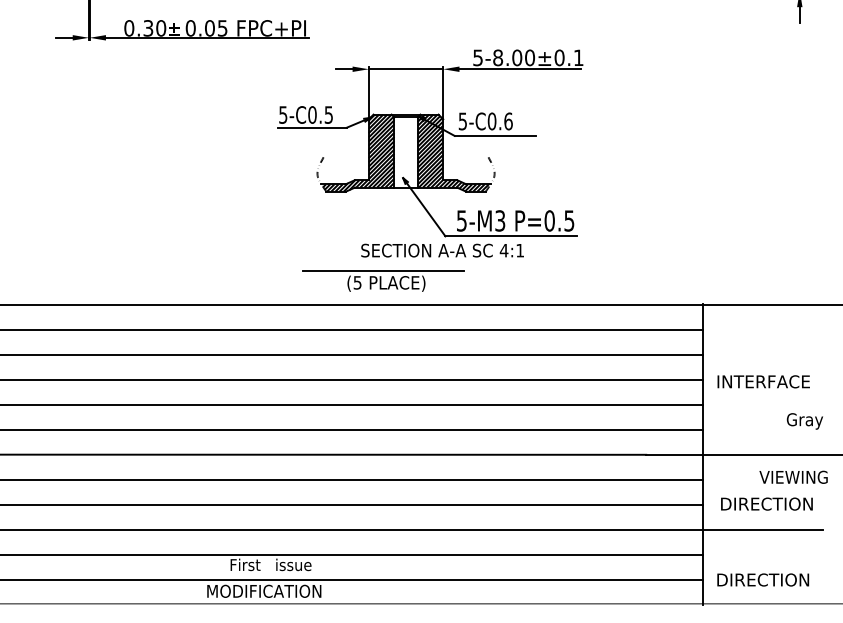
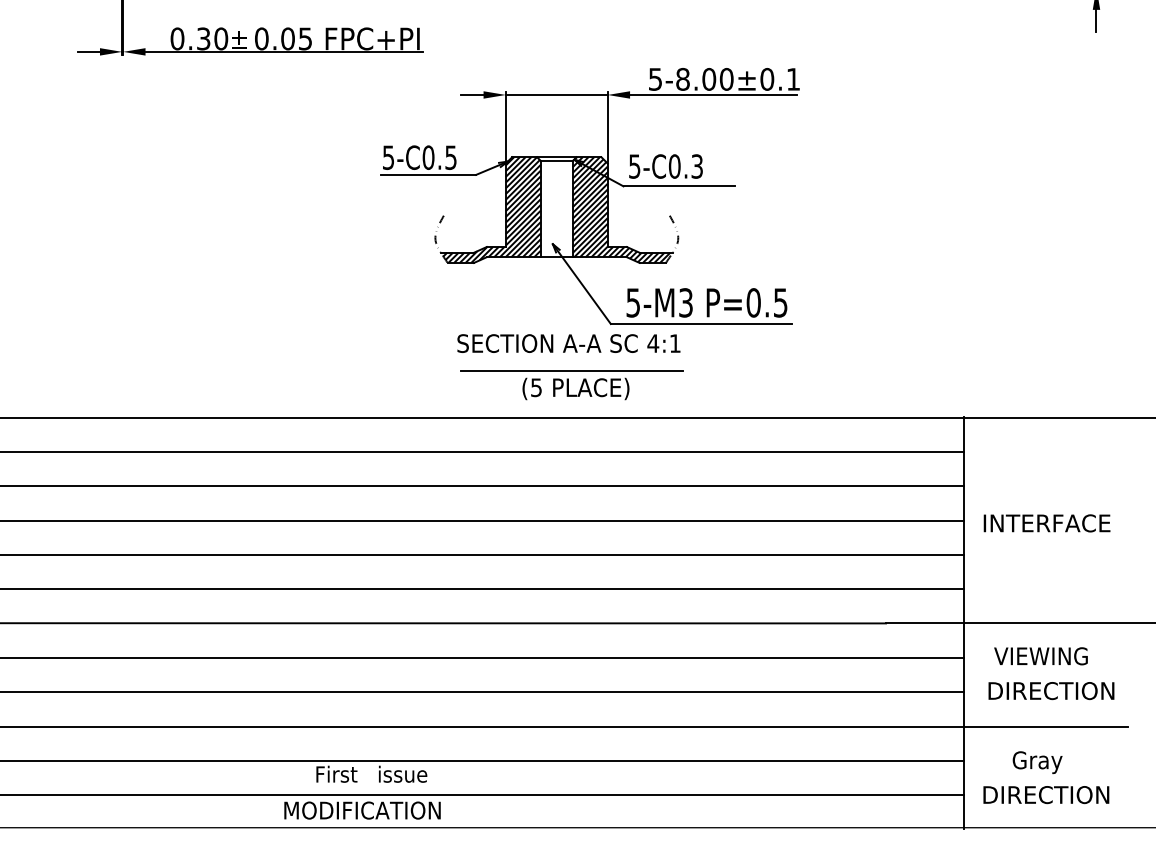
text: (508, 121) -> (697, 166), 5-C0.6 -> 5-C0.3
text: (442, 250) -> (568, 343), moved
part: (383, 281) -> (571, 385), moved
text: (804, 421) -> (1037, 762), moved
text: (793, 477) -> (1040, 656), moved

